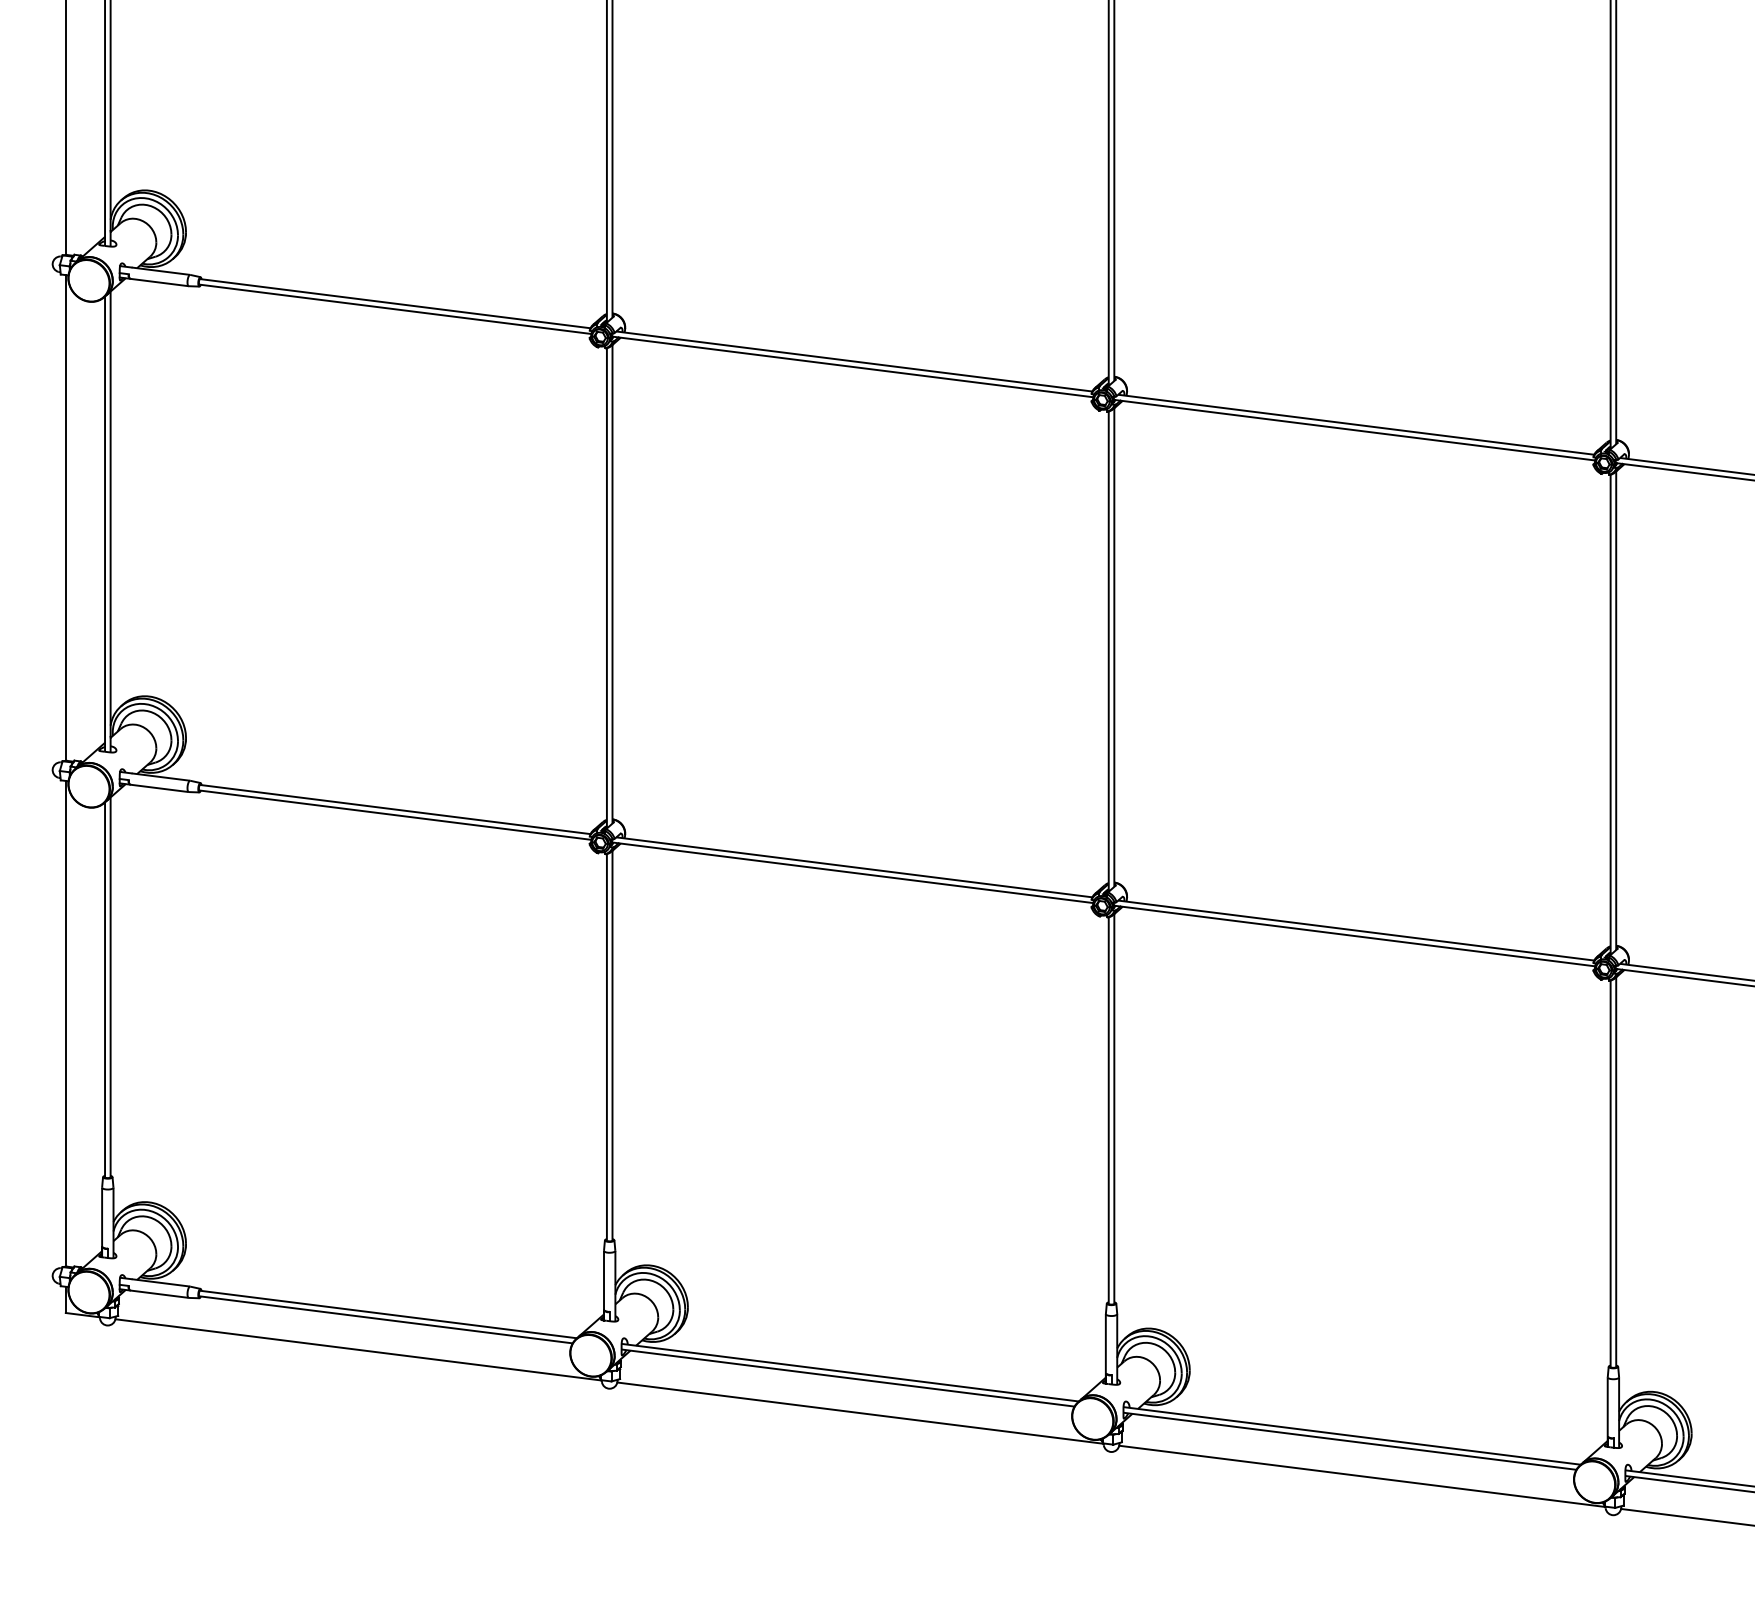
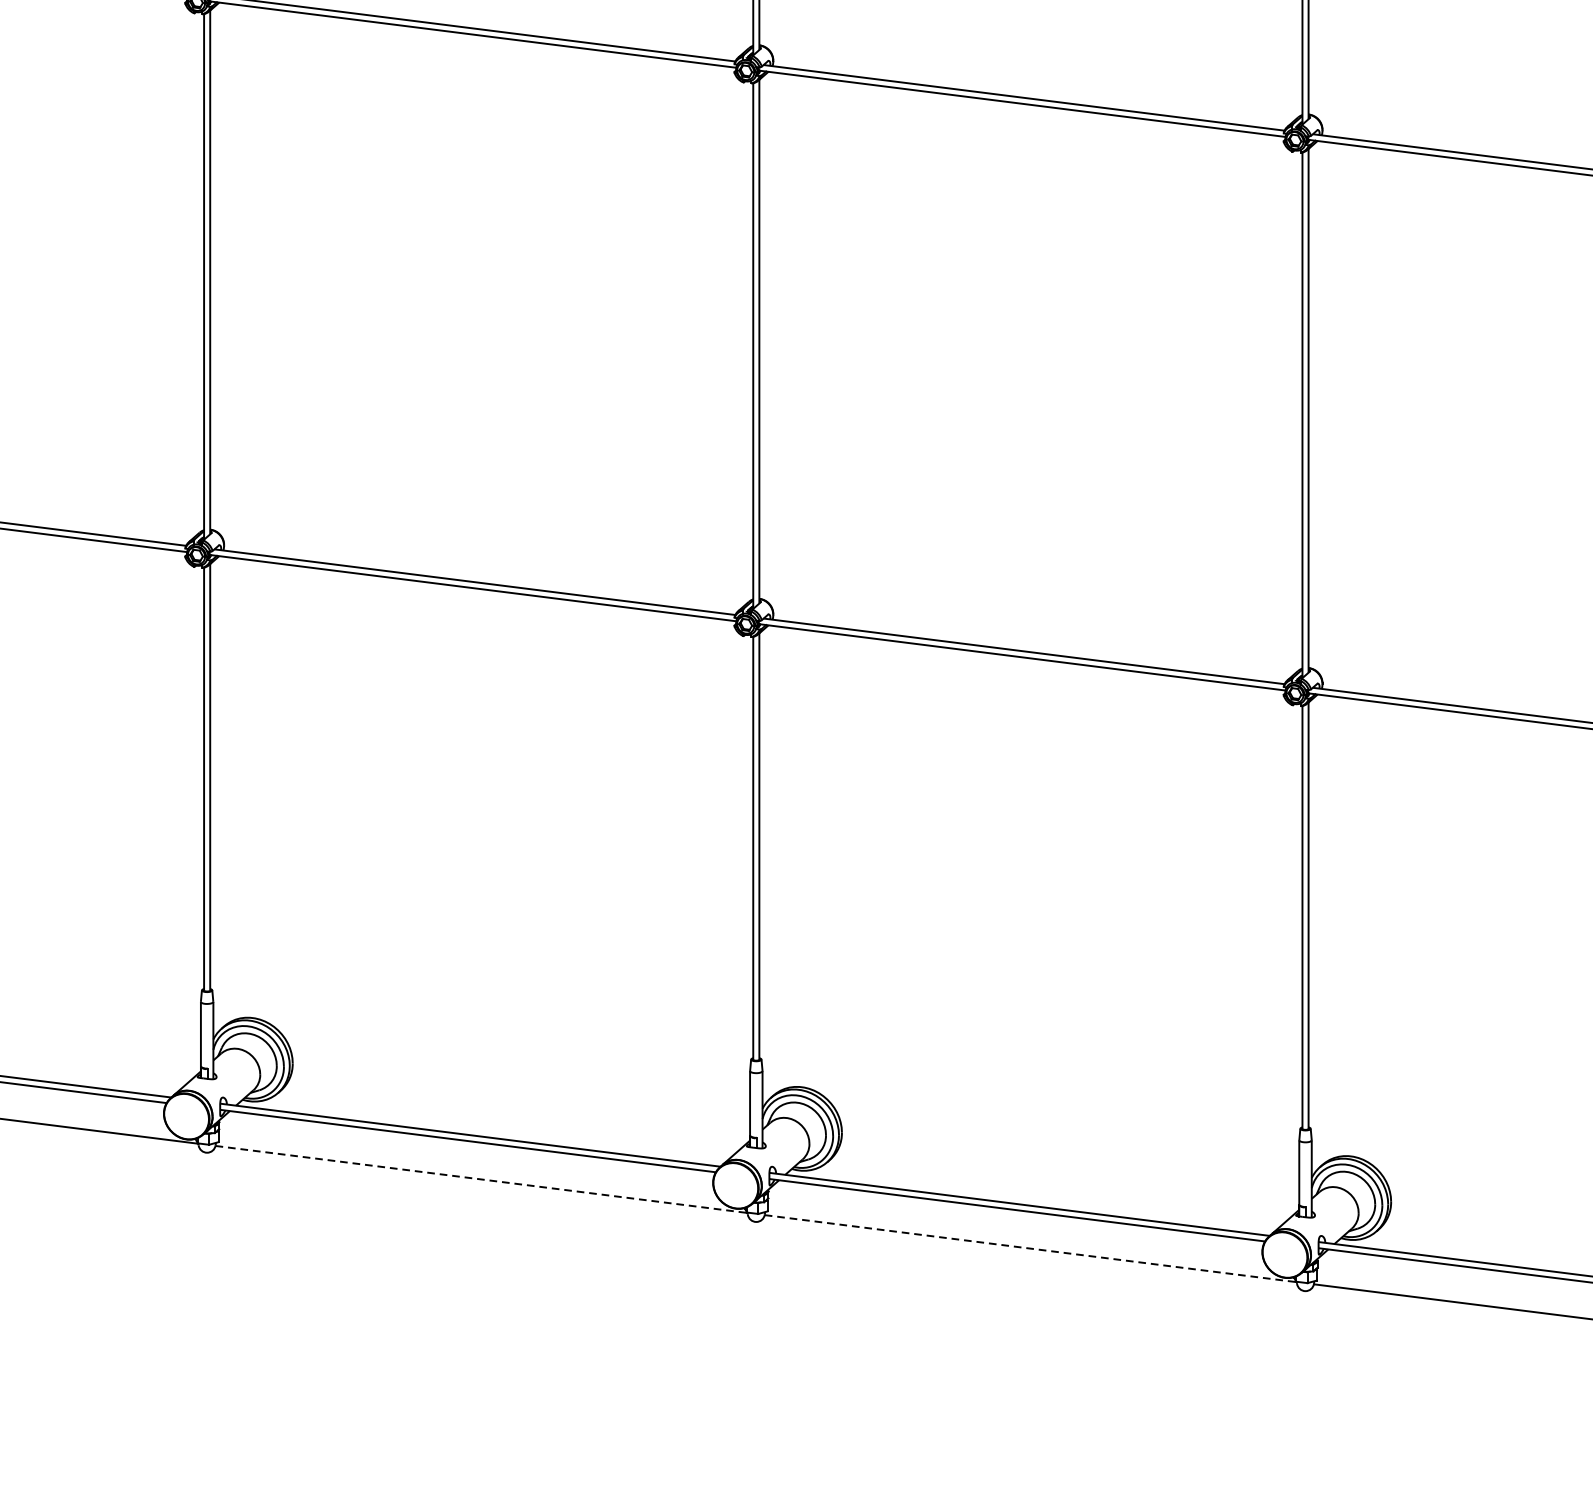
line: (860, 1413) -> (481, 1179), solid -> dashed
line: (1362, 1476) -> (1030, 1248), solid -> dashed

